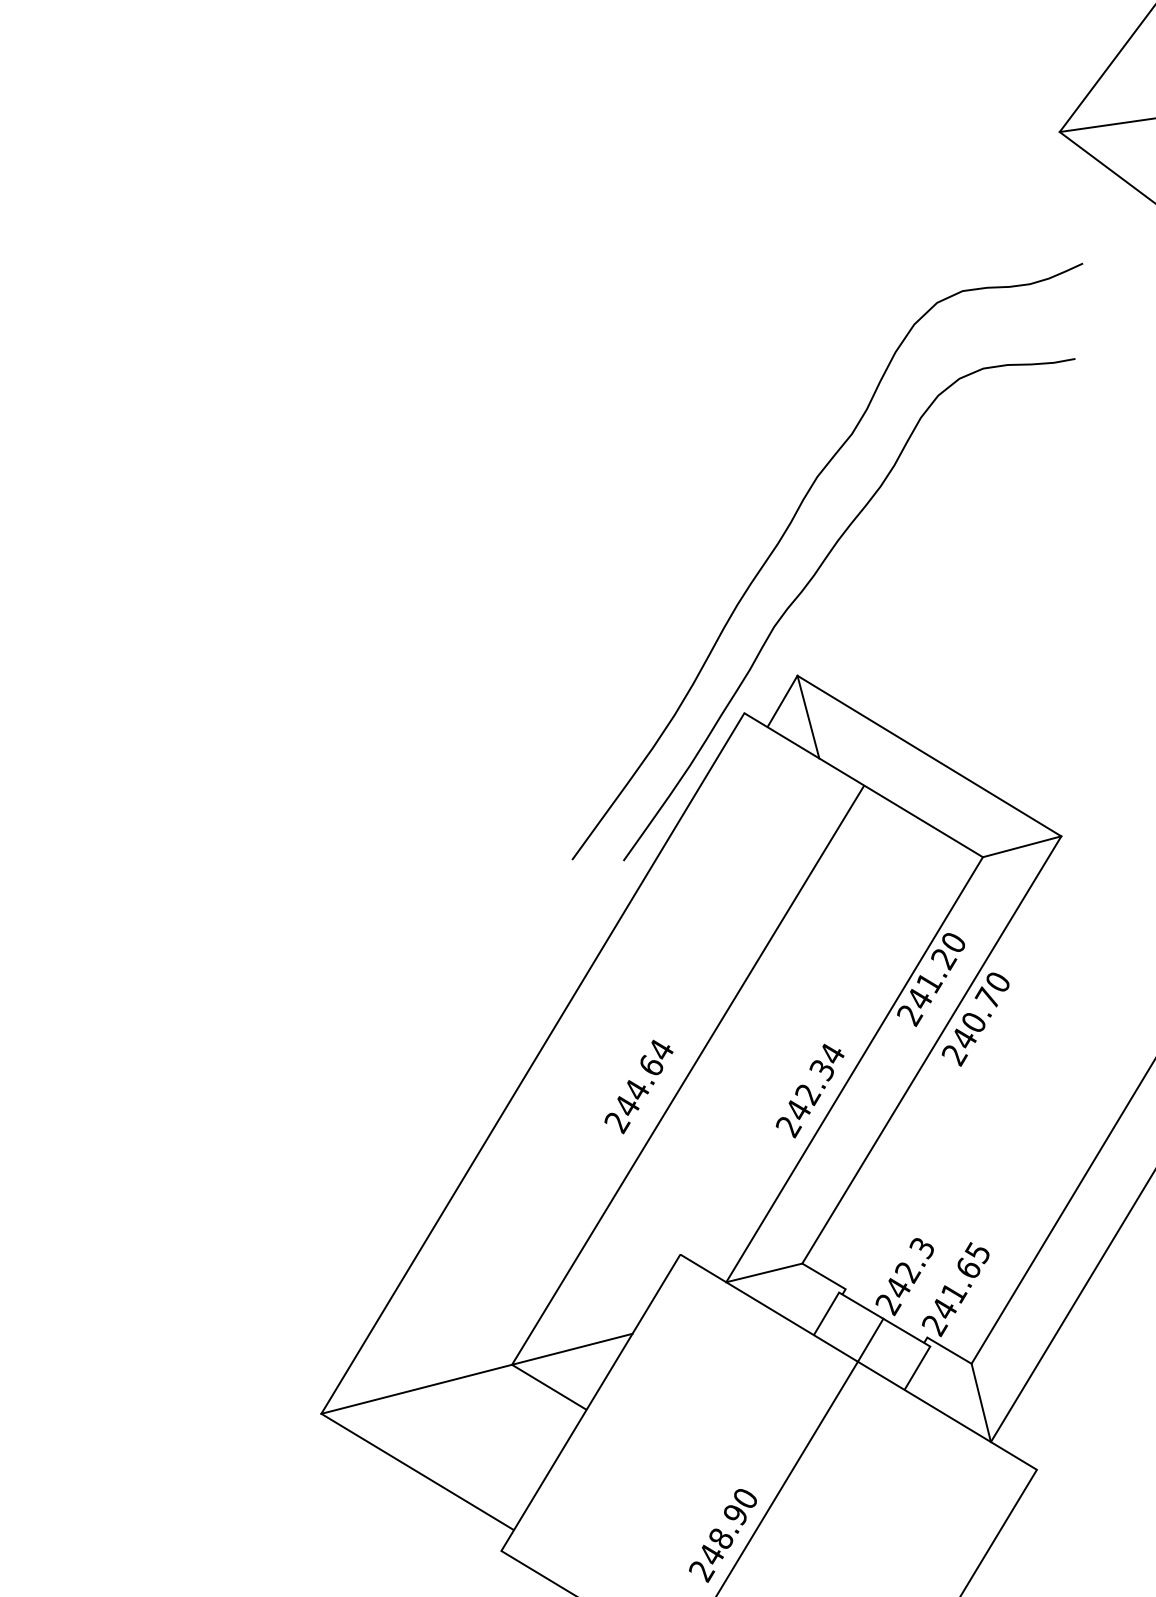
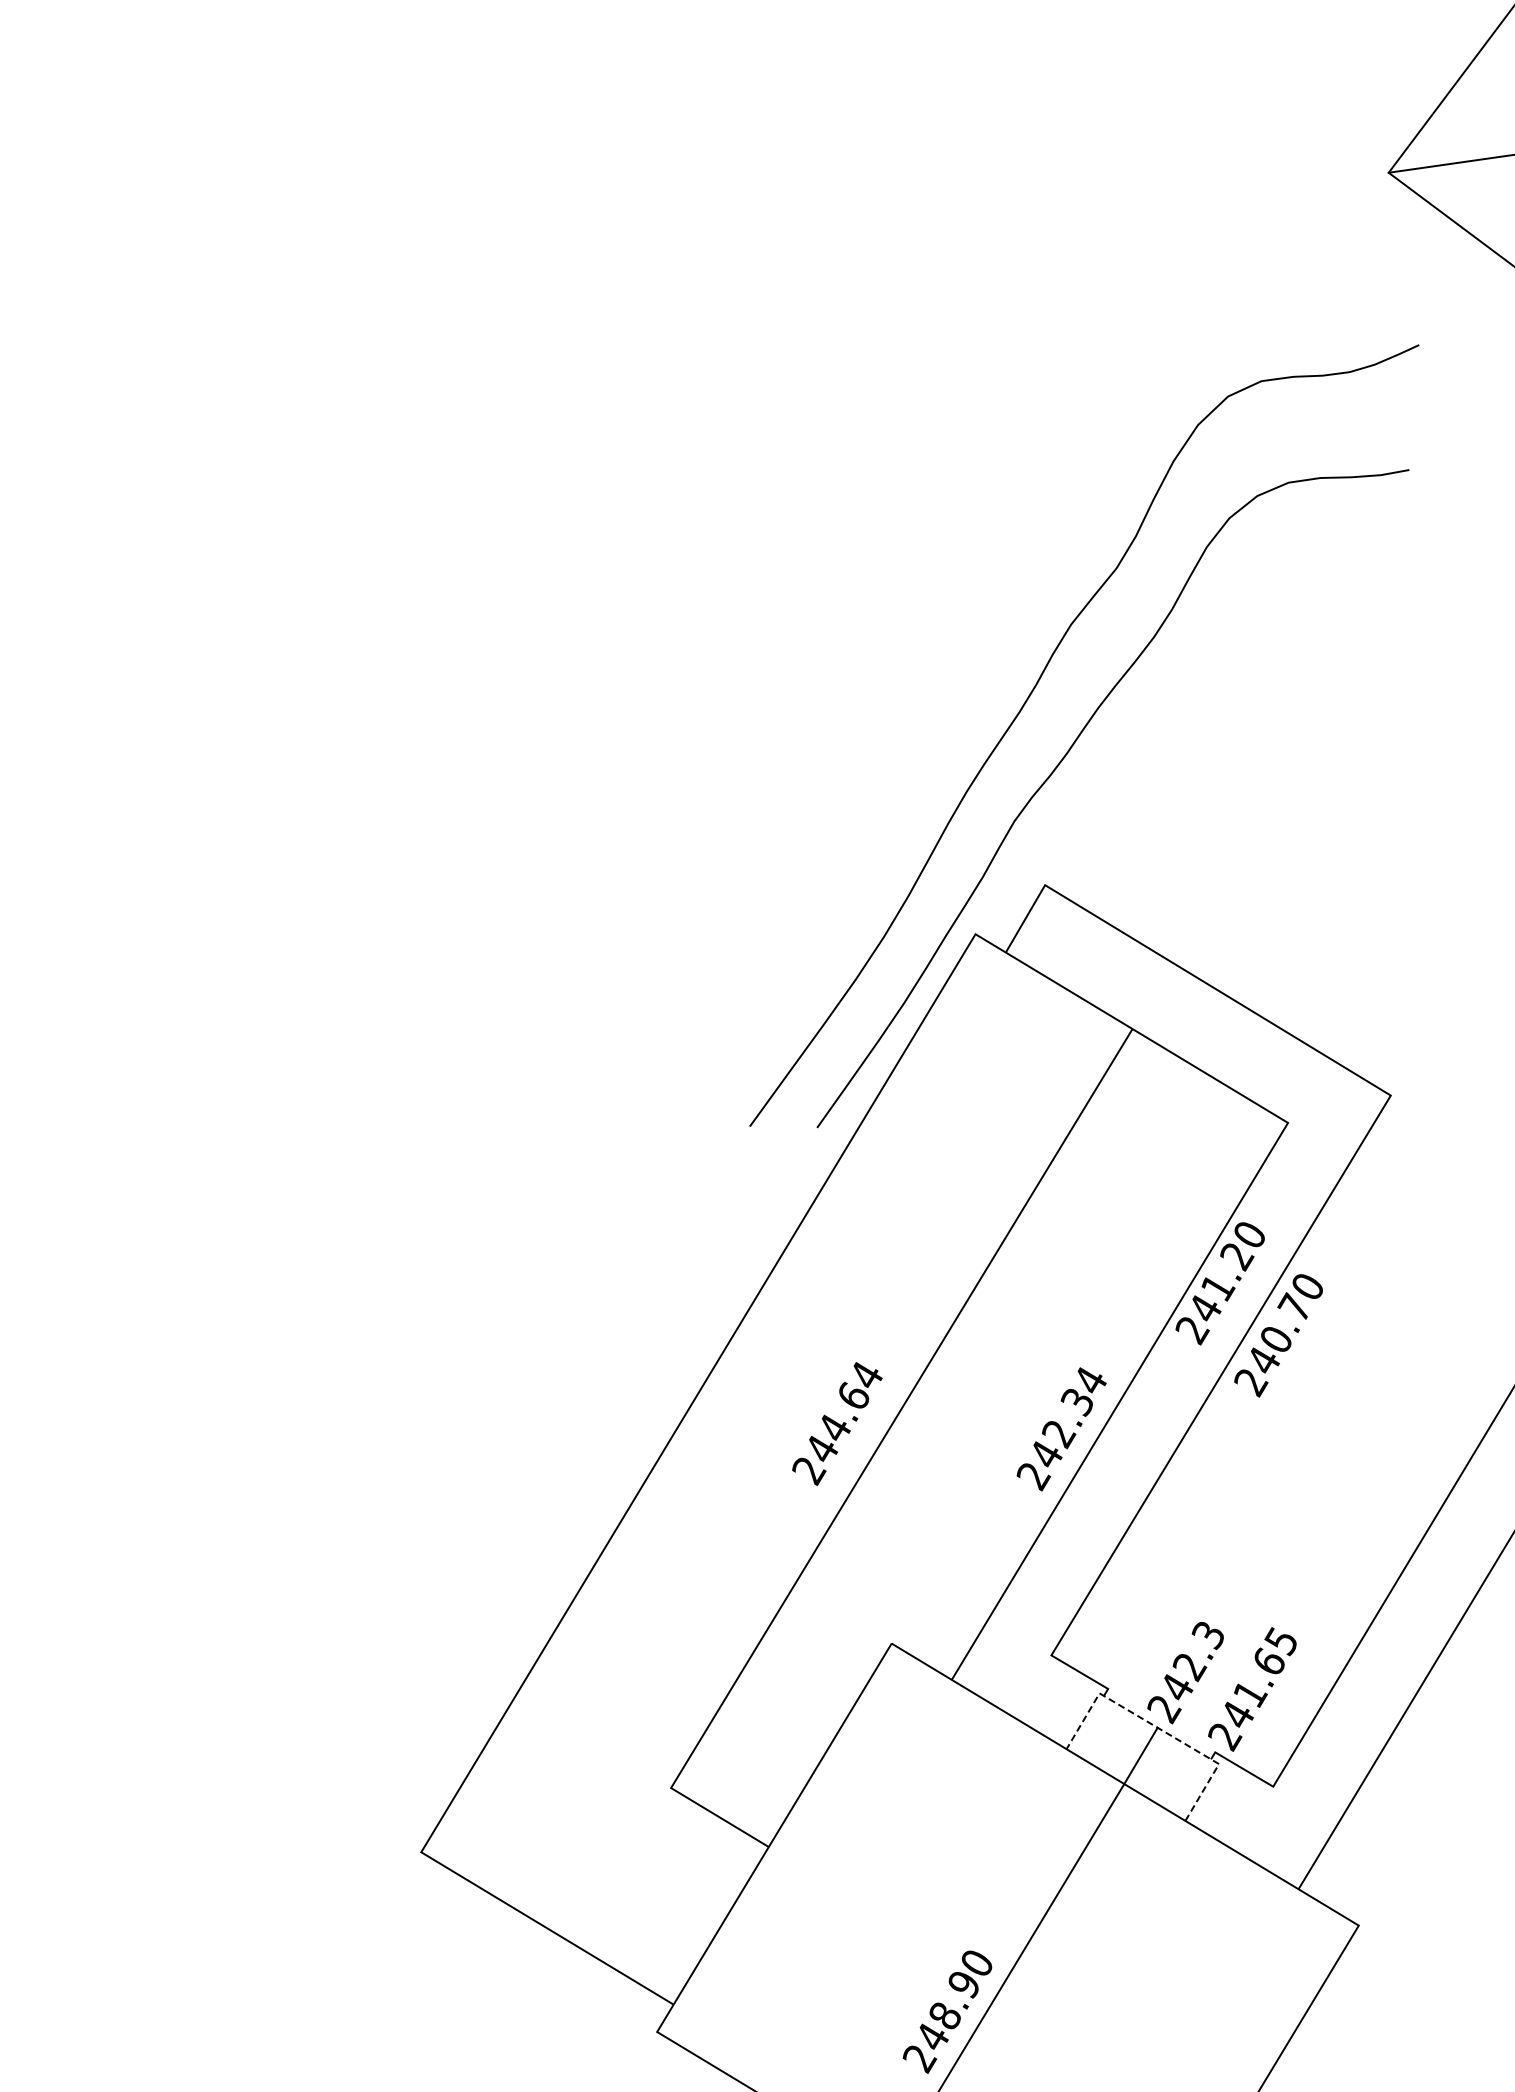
line: (808, 717) -> (1059, 939), removed
line: (1022, 846) -> (1339, 1108), removed
line: (764, 1272) -> (1001, 1667), removed
line: (884, 1320) -> (1159, 1729), solid -> dashed
line: (476, 1373) -> (624, 1799), removed
line: (980, 1402) -> (1285, 1837), removed

